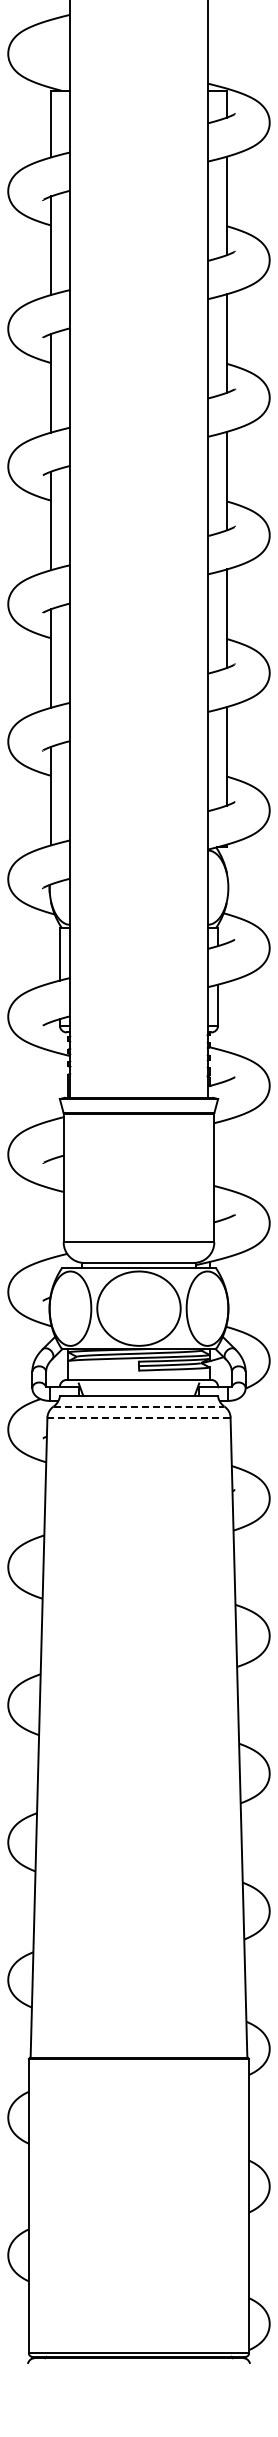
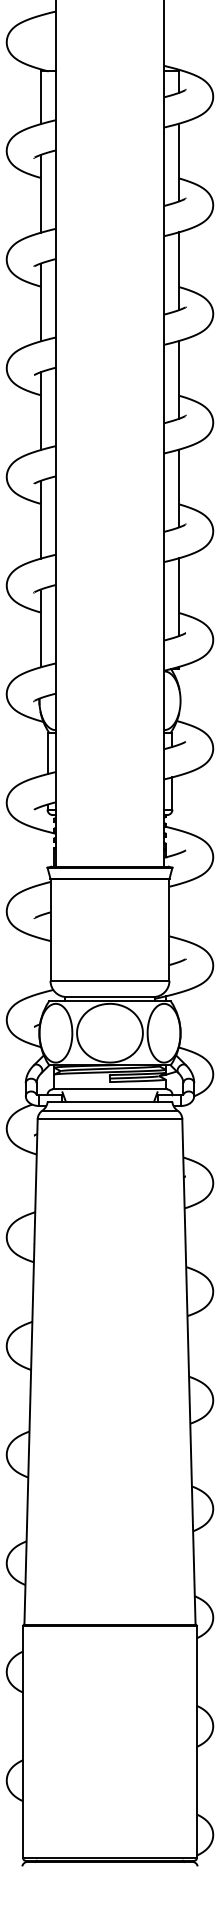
line: (139, 1406) -> (110, 1110), dashed -> solid
line: (139, 1417) -> (110, 1119), dashed -> solid

